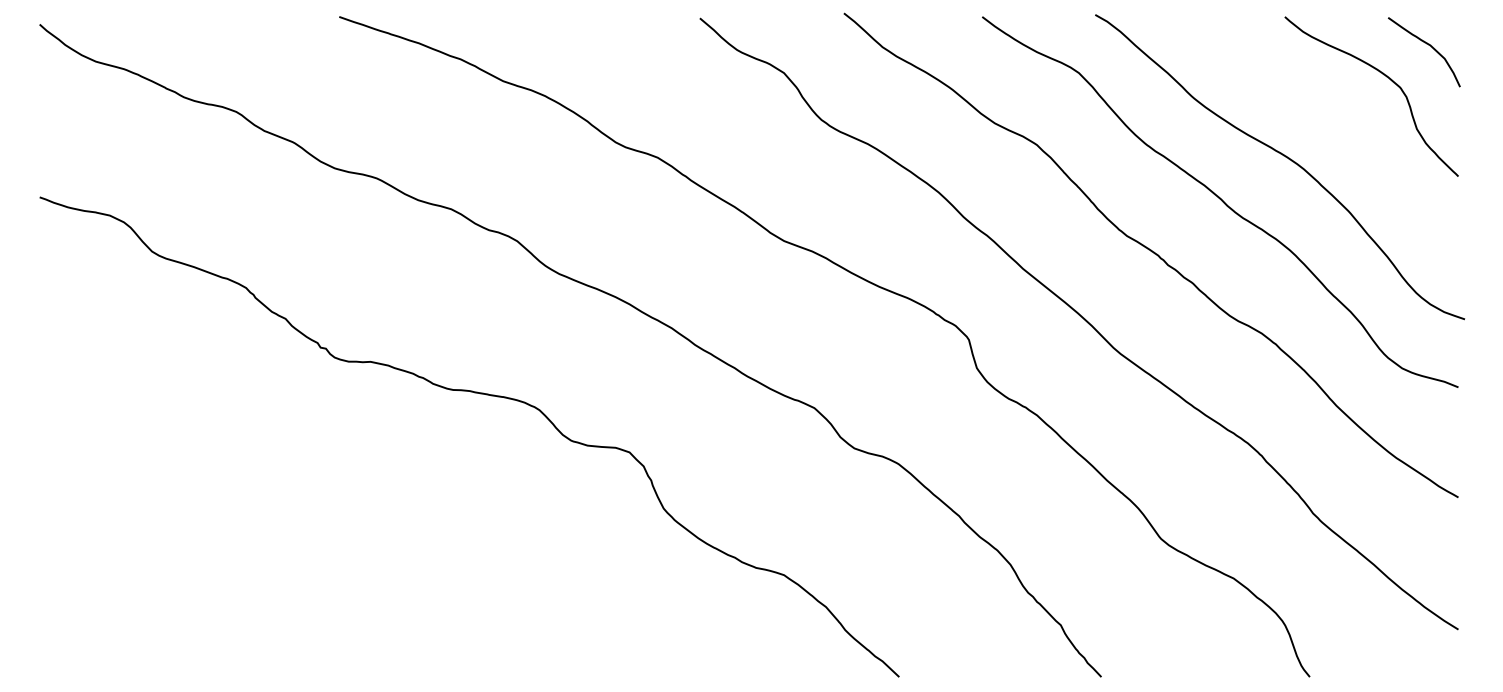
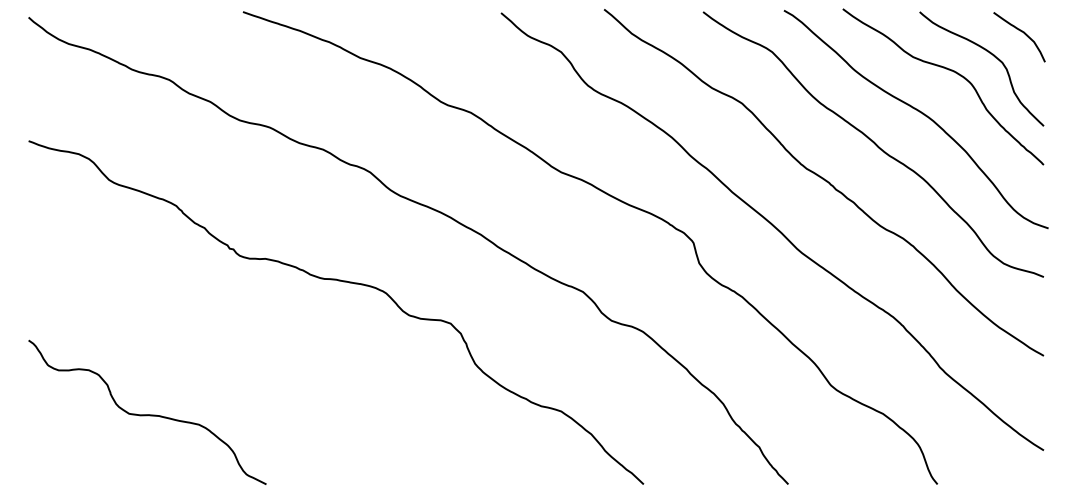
curve: (1328, 99) -> (950, 71), added
curve: (205, 579) -> (147, 414), added

